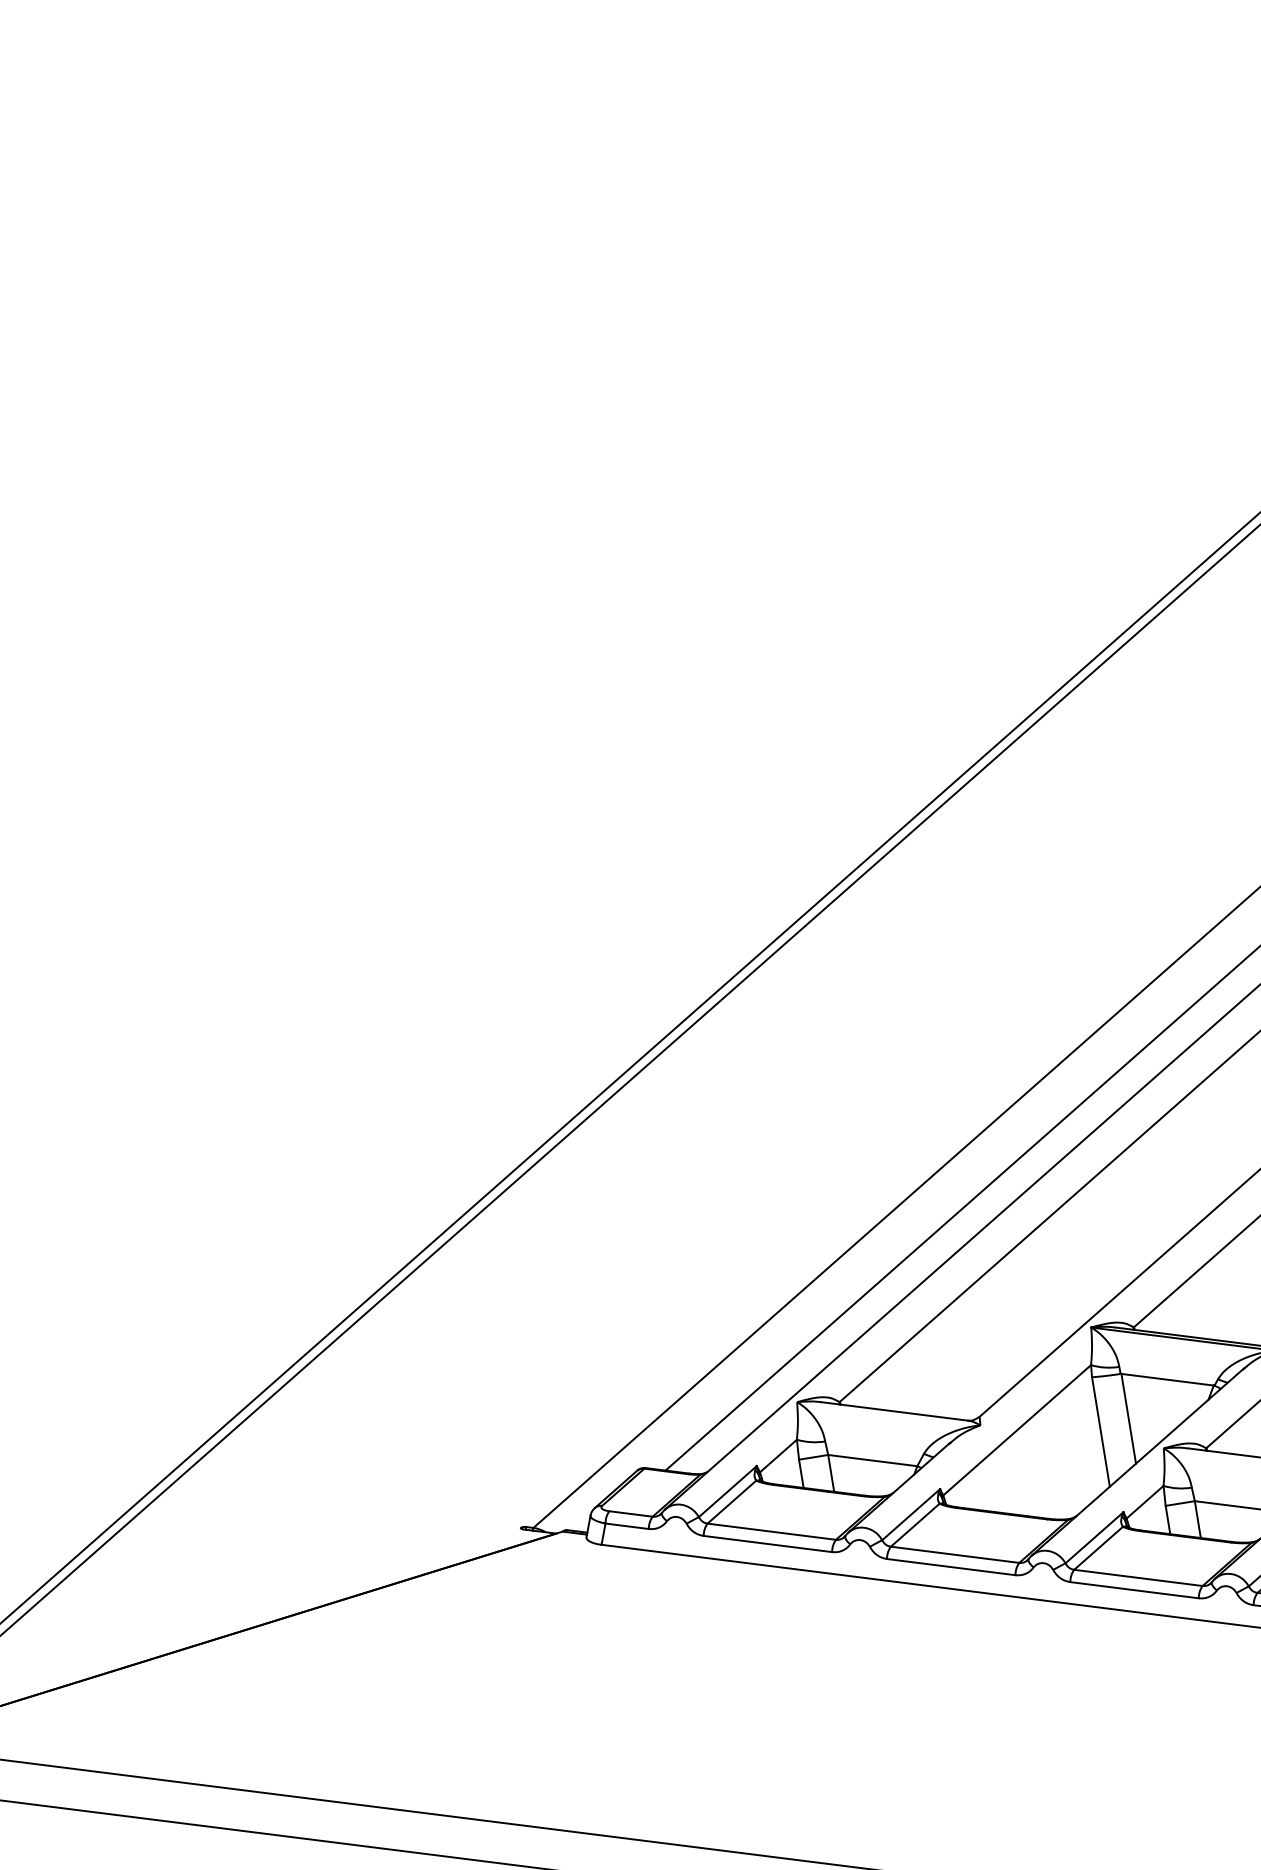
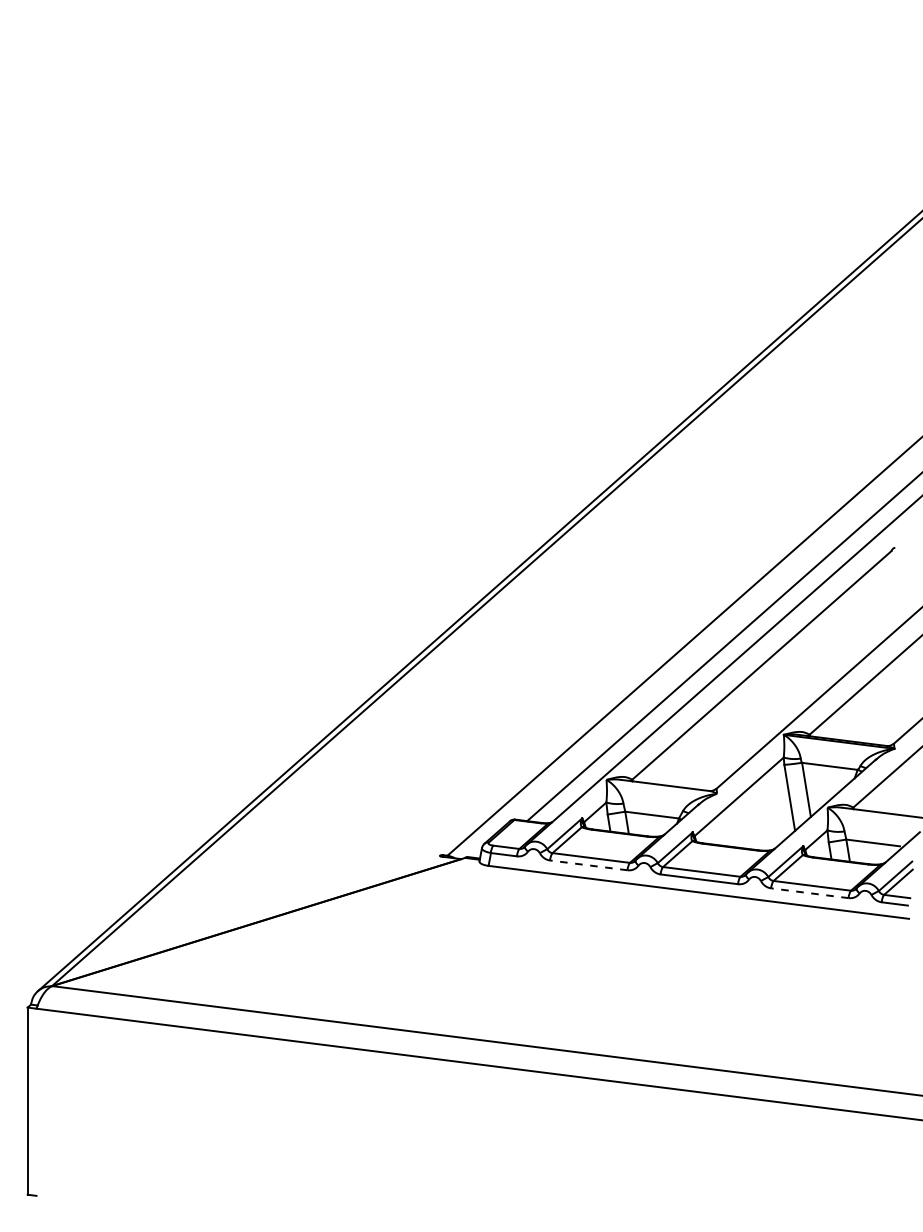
line: (767, 1544) -> (588, 865), solid -> dashed
line: (1133, 1590) -> (809, 893), solid -> dashed

